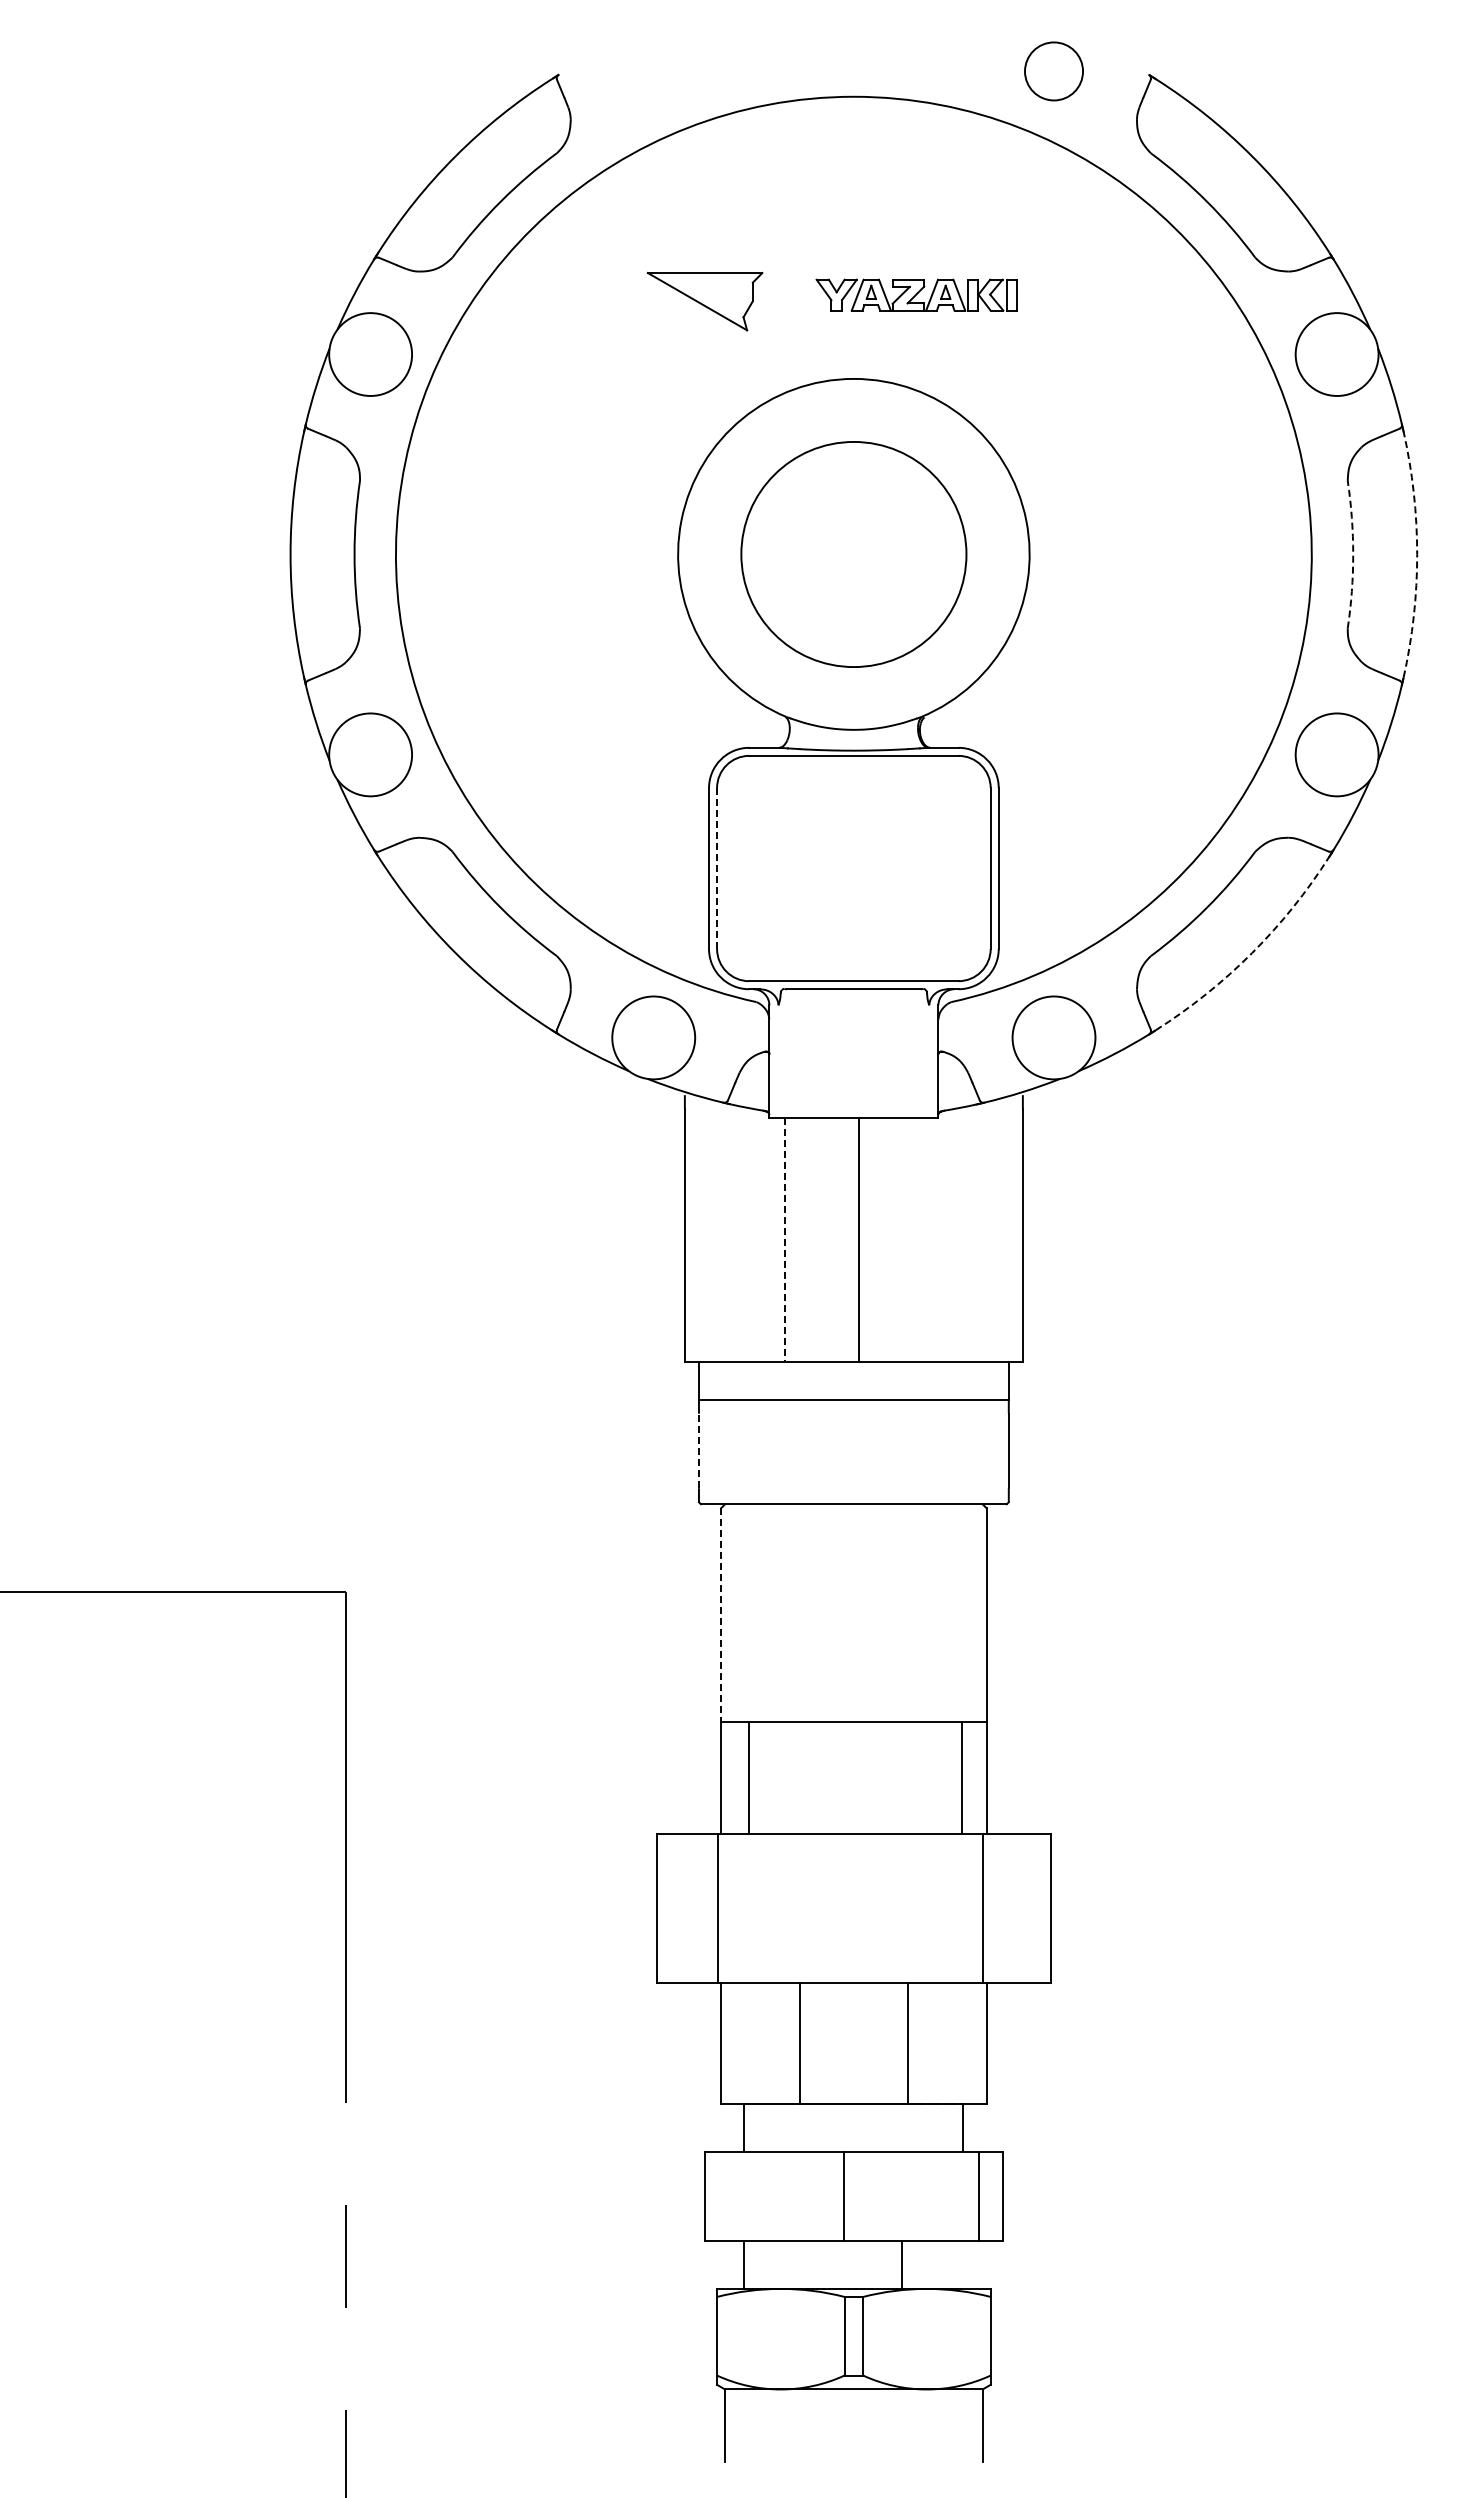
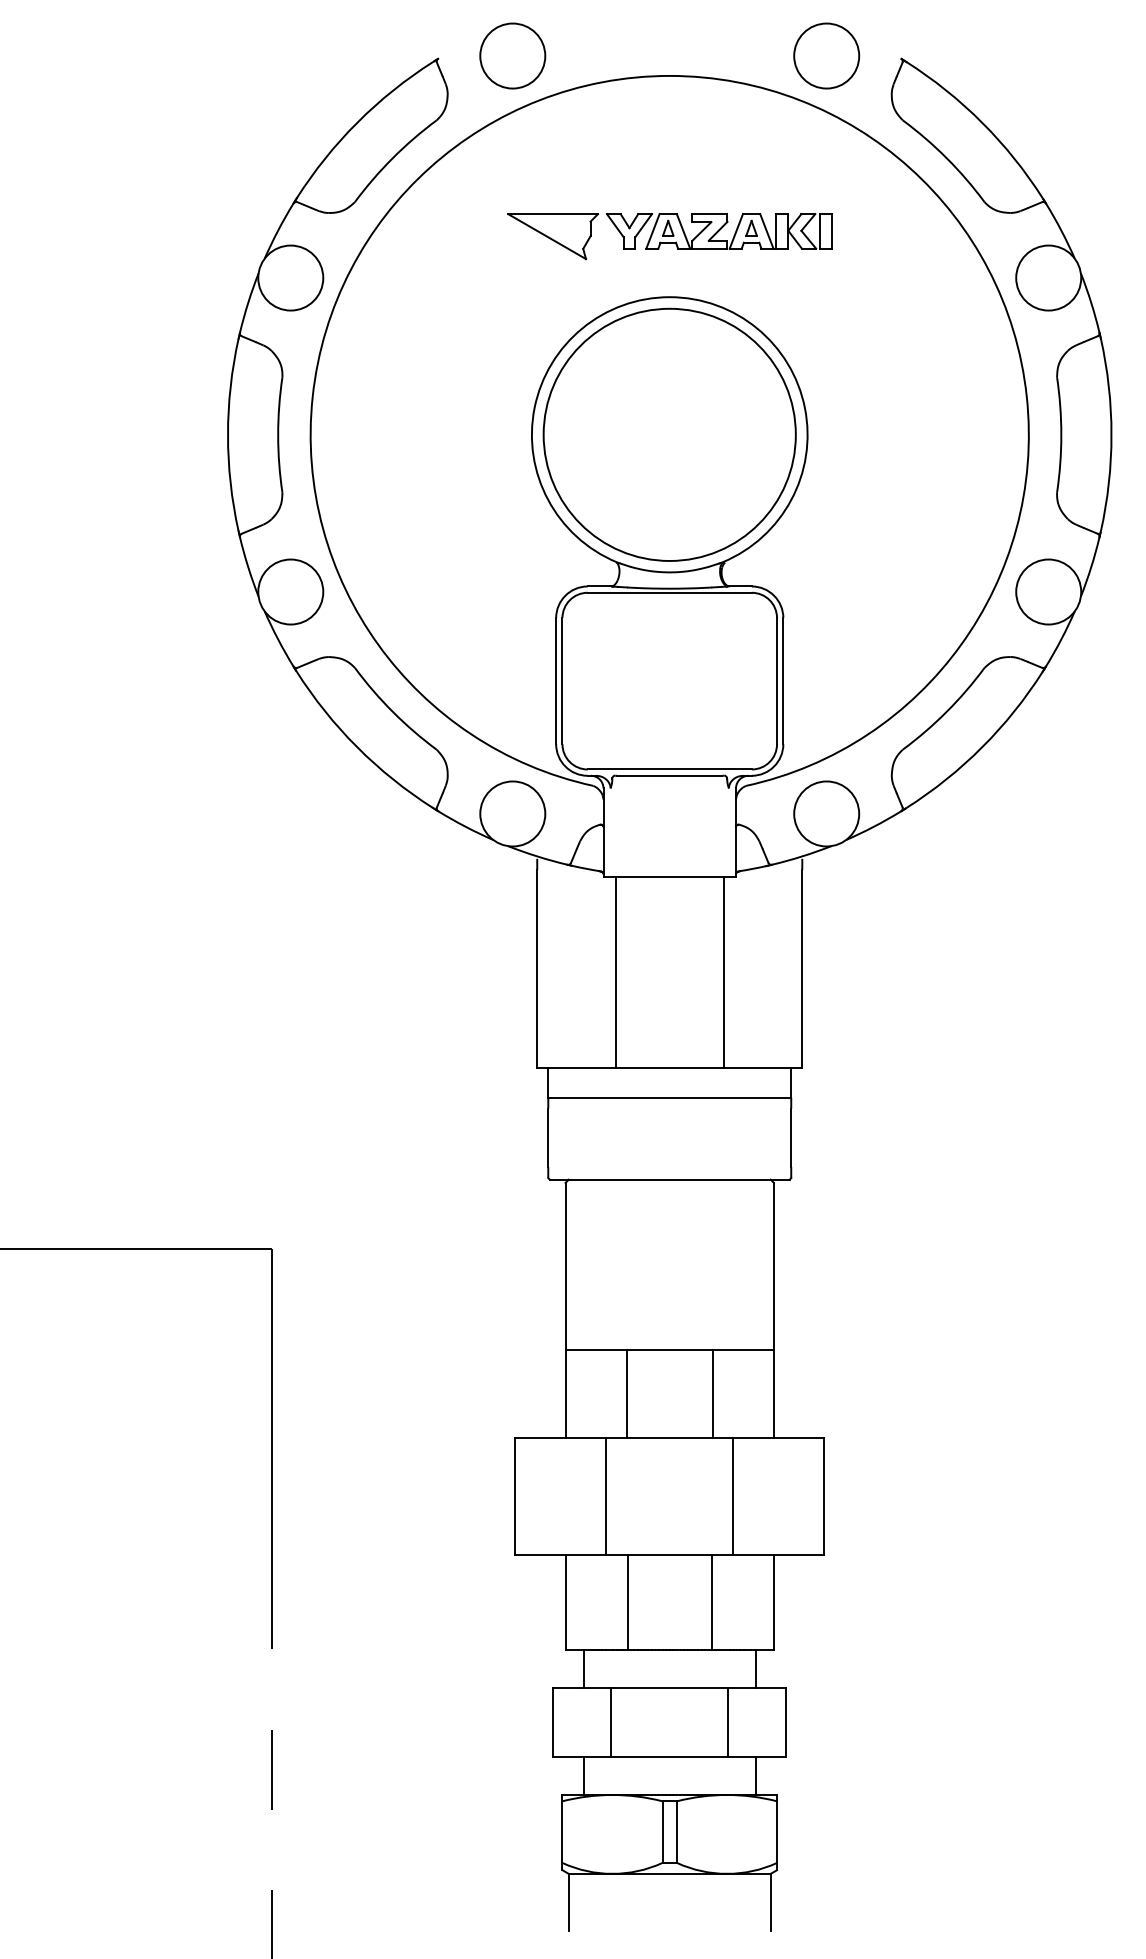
circle: (653, 71) -> (512, 56), added
circle: (1053, 71) -> (826, 56), size x1.43
part: (916, 295) -> (718, 231), size x1.43
circle: (853, 554) -> (669, 434), size x1.43
arc: (1353, 554) -> (1061, 434), dashed -> solid
arc: (1417, 554) -> (1111, 434), dashed -> solid
line: (717, 869) -> (562, 681), dashed -> solid
arc: (1252, 953) -> (982, 747), dashed -> solid
line: (785, 1240) -> (616, 972), dashed -> solid
line: (859, 1240) -> (723, 972), moved
line: (698, 1450) -> (547, 1137), dashed -> solid
line: (721, 1614) -> (565, 1266), dashed -> solid
line: (748, 1777) -> (626, 1393), moved
line: (961, 1777) -> (712, 1393), moved
line: (717, 1908) -> (605, 1496), moved
line: (982, 1908) -> (732, 1496), moved
line: (843, 2196) -> (611, 1722), moved
line: (979, 2196) -> (728, 1722), moved
line: (902, 2264) -> (755, 1775), moved

